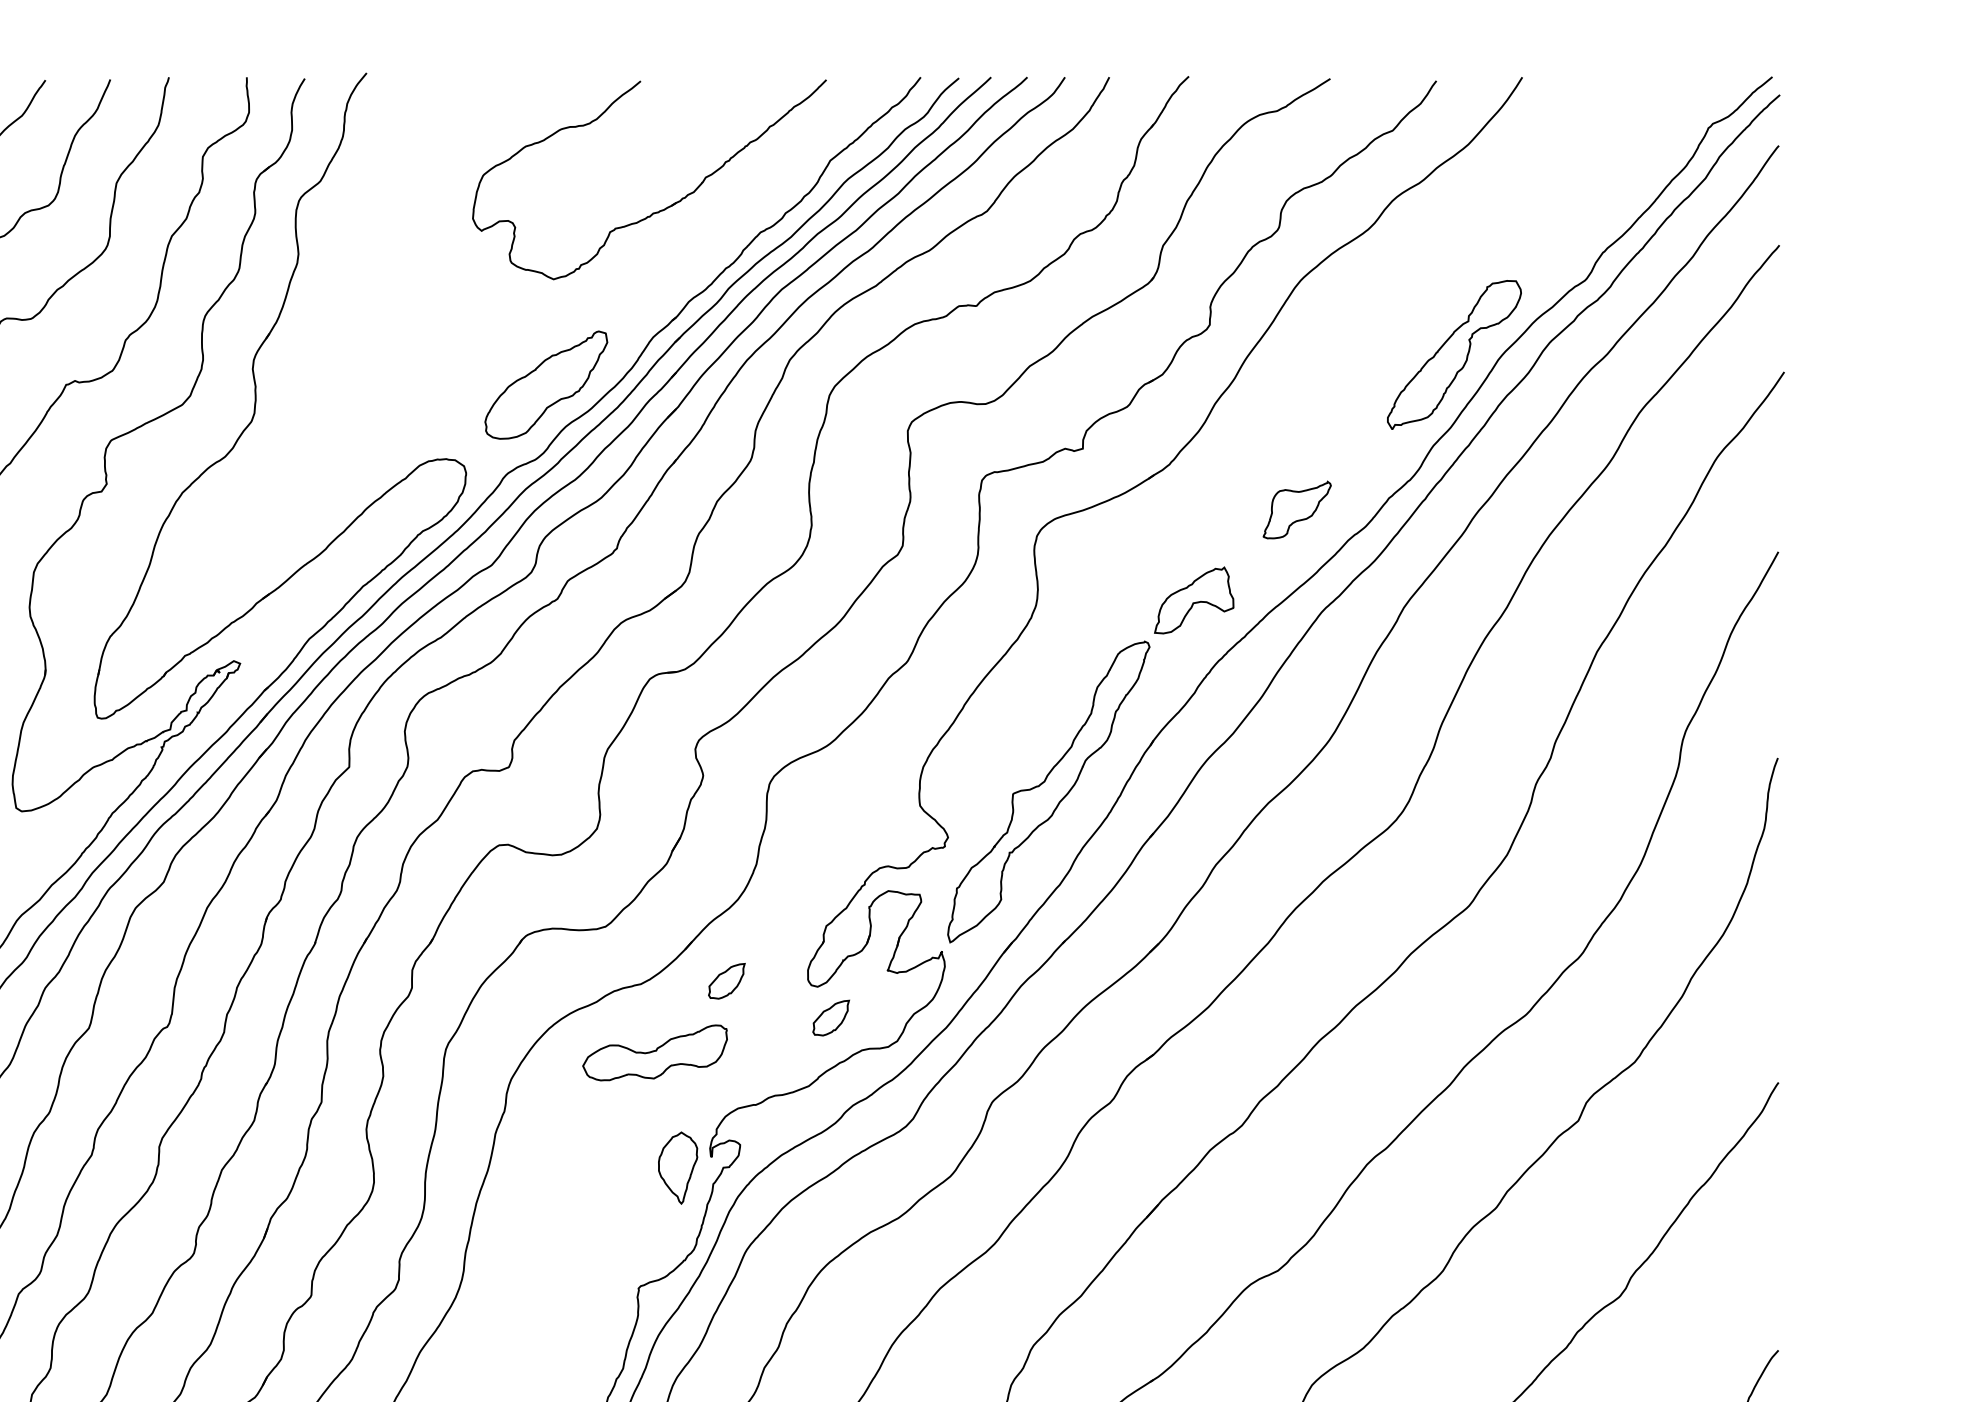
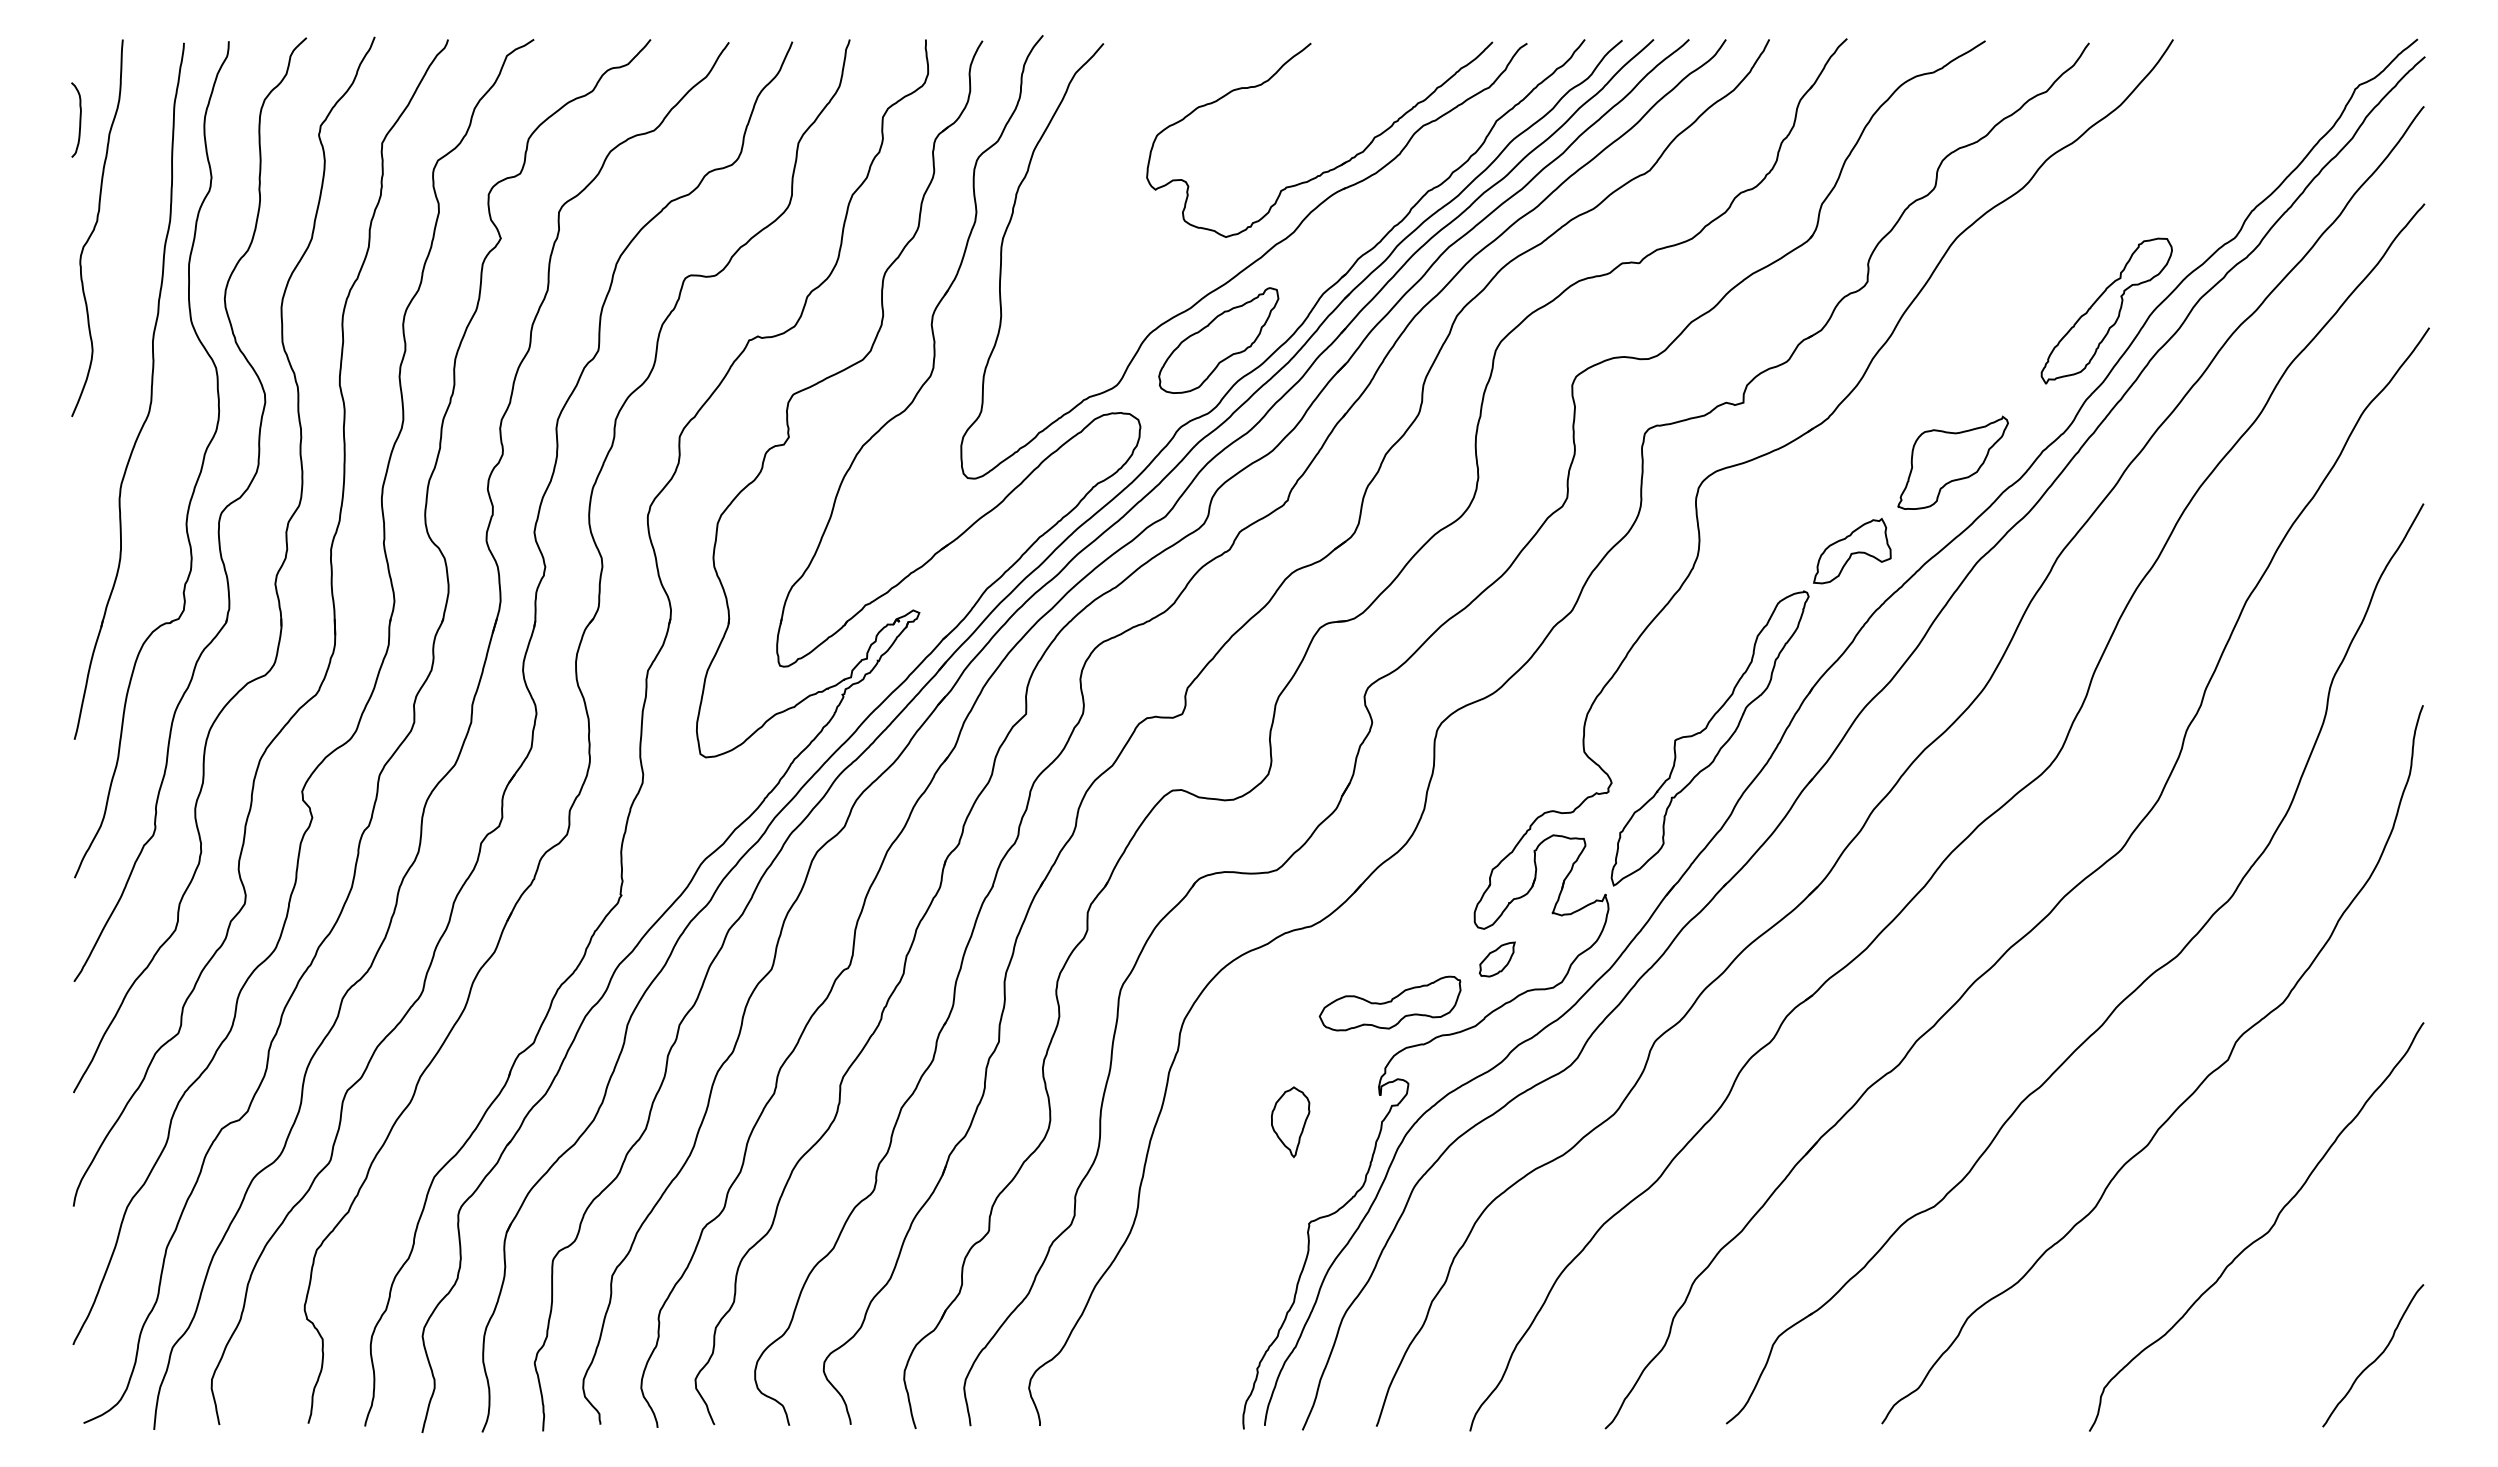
part: (571, 304) -> (1243, 261), added
part: (1296, 509) -> (1952, 462), size x1.67
part: (726, 981) -> (1394, 923), removed
part: (654, 1052) -> (1389, 1003), moved
part: (677, 1167) -> (1290, 1121), moved

